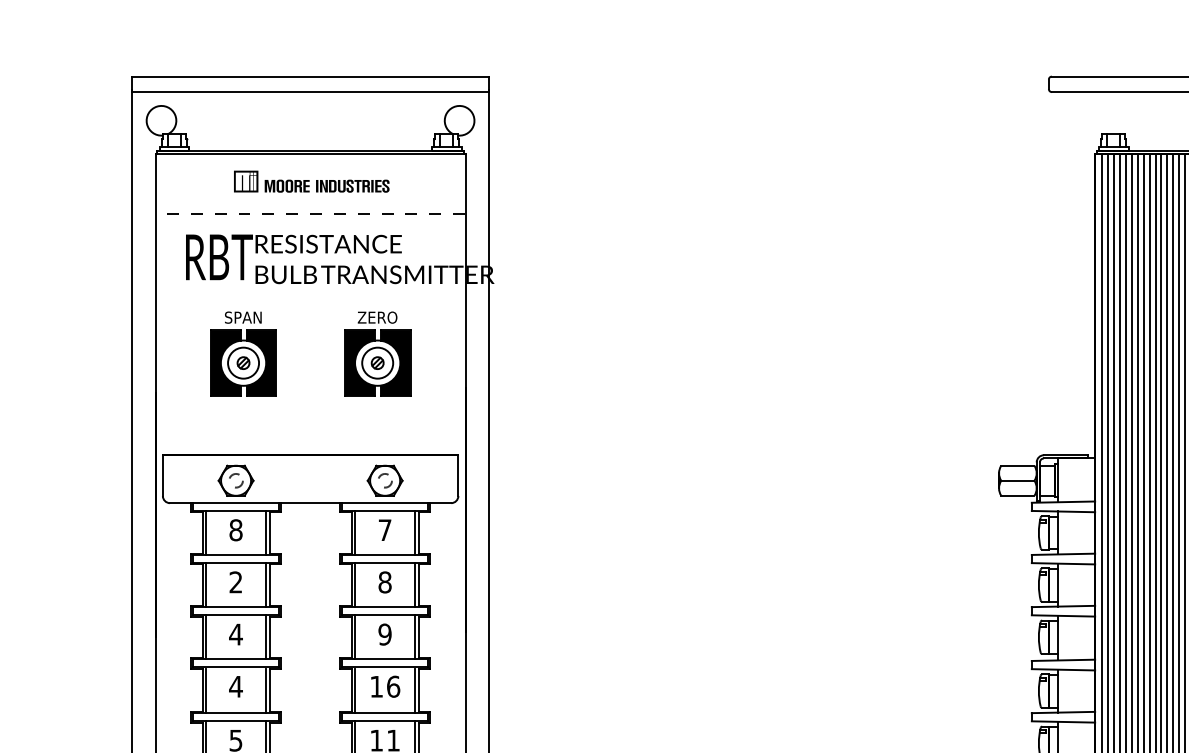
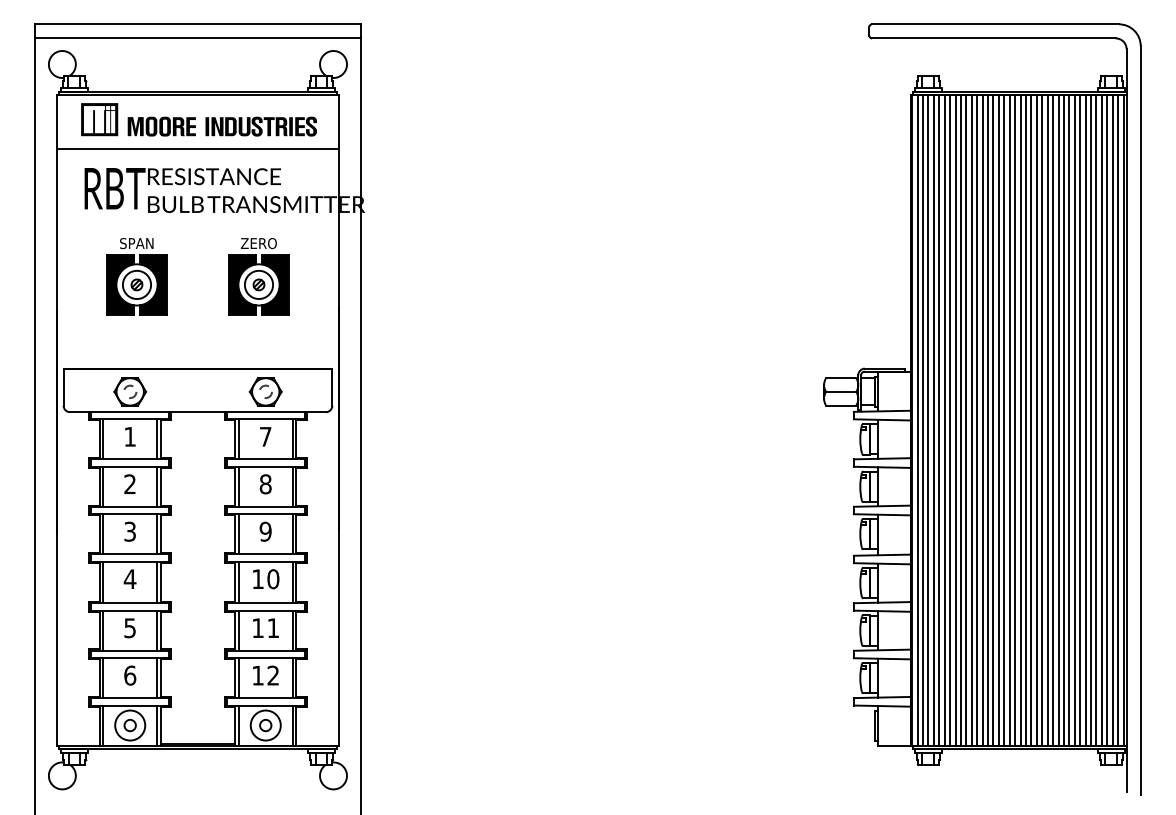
part: (311, 181) -> (198, 119), size x1.67
line: (310, 214) -> (197, 149), dashed -> solid
text: (236, 529) -> (130, 436), 8 -> 1
text: (235, 634) -> (129, 531), 4 -> 3
text: (393, 685) -> (273, 578), 16 -> 10

